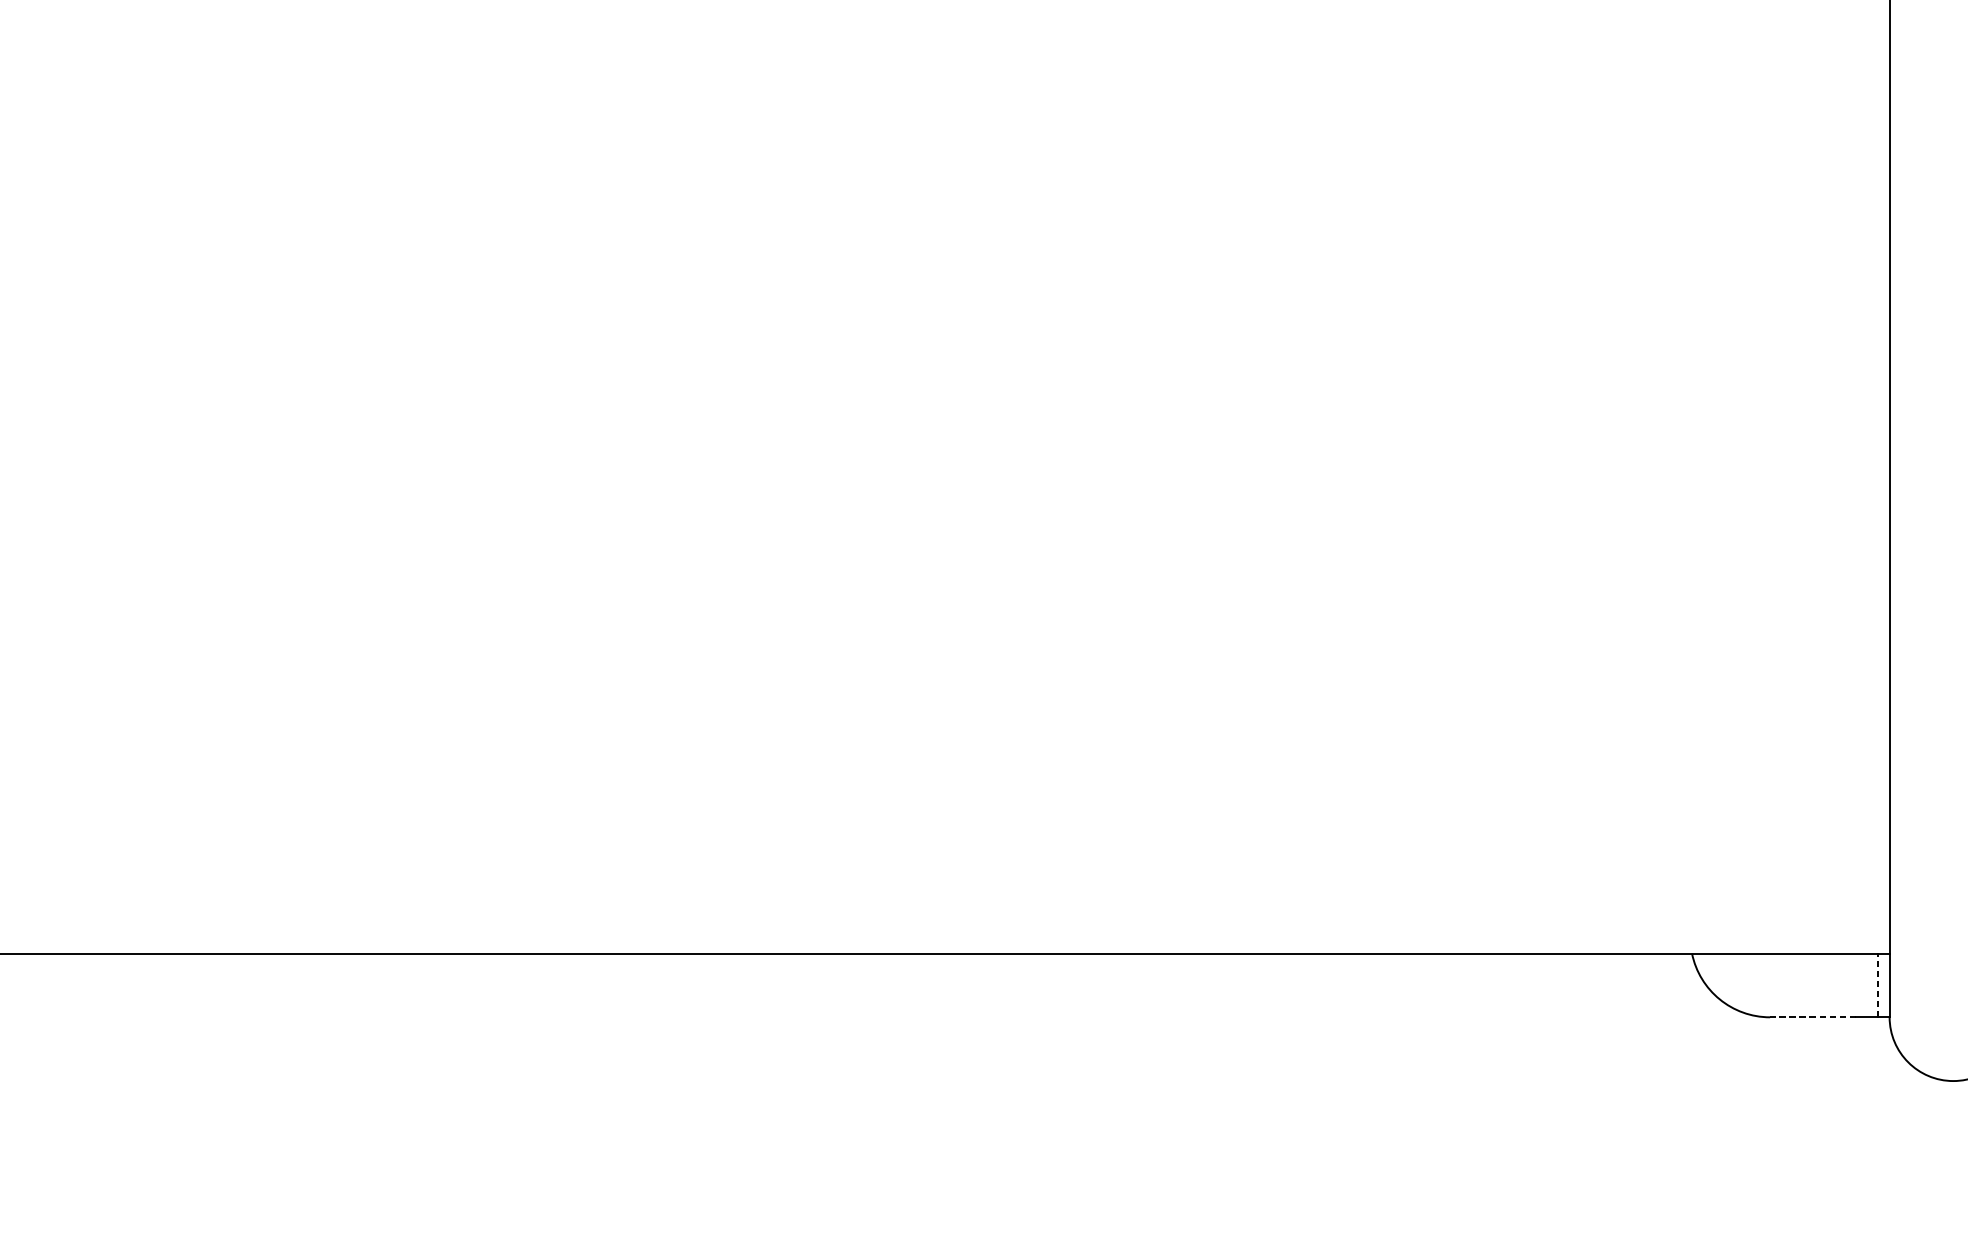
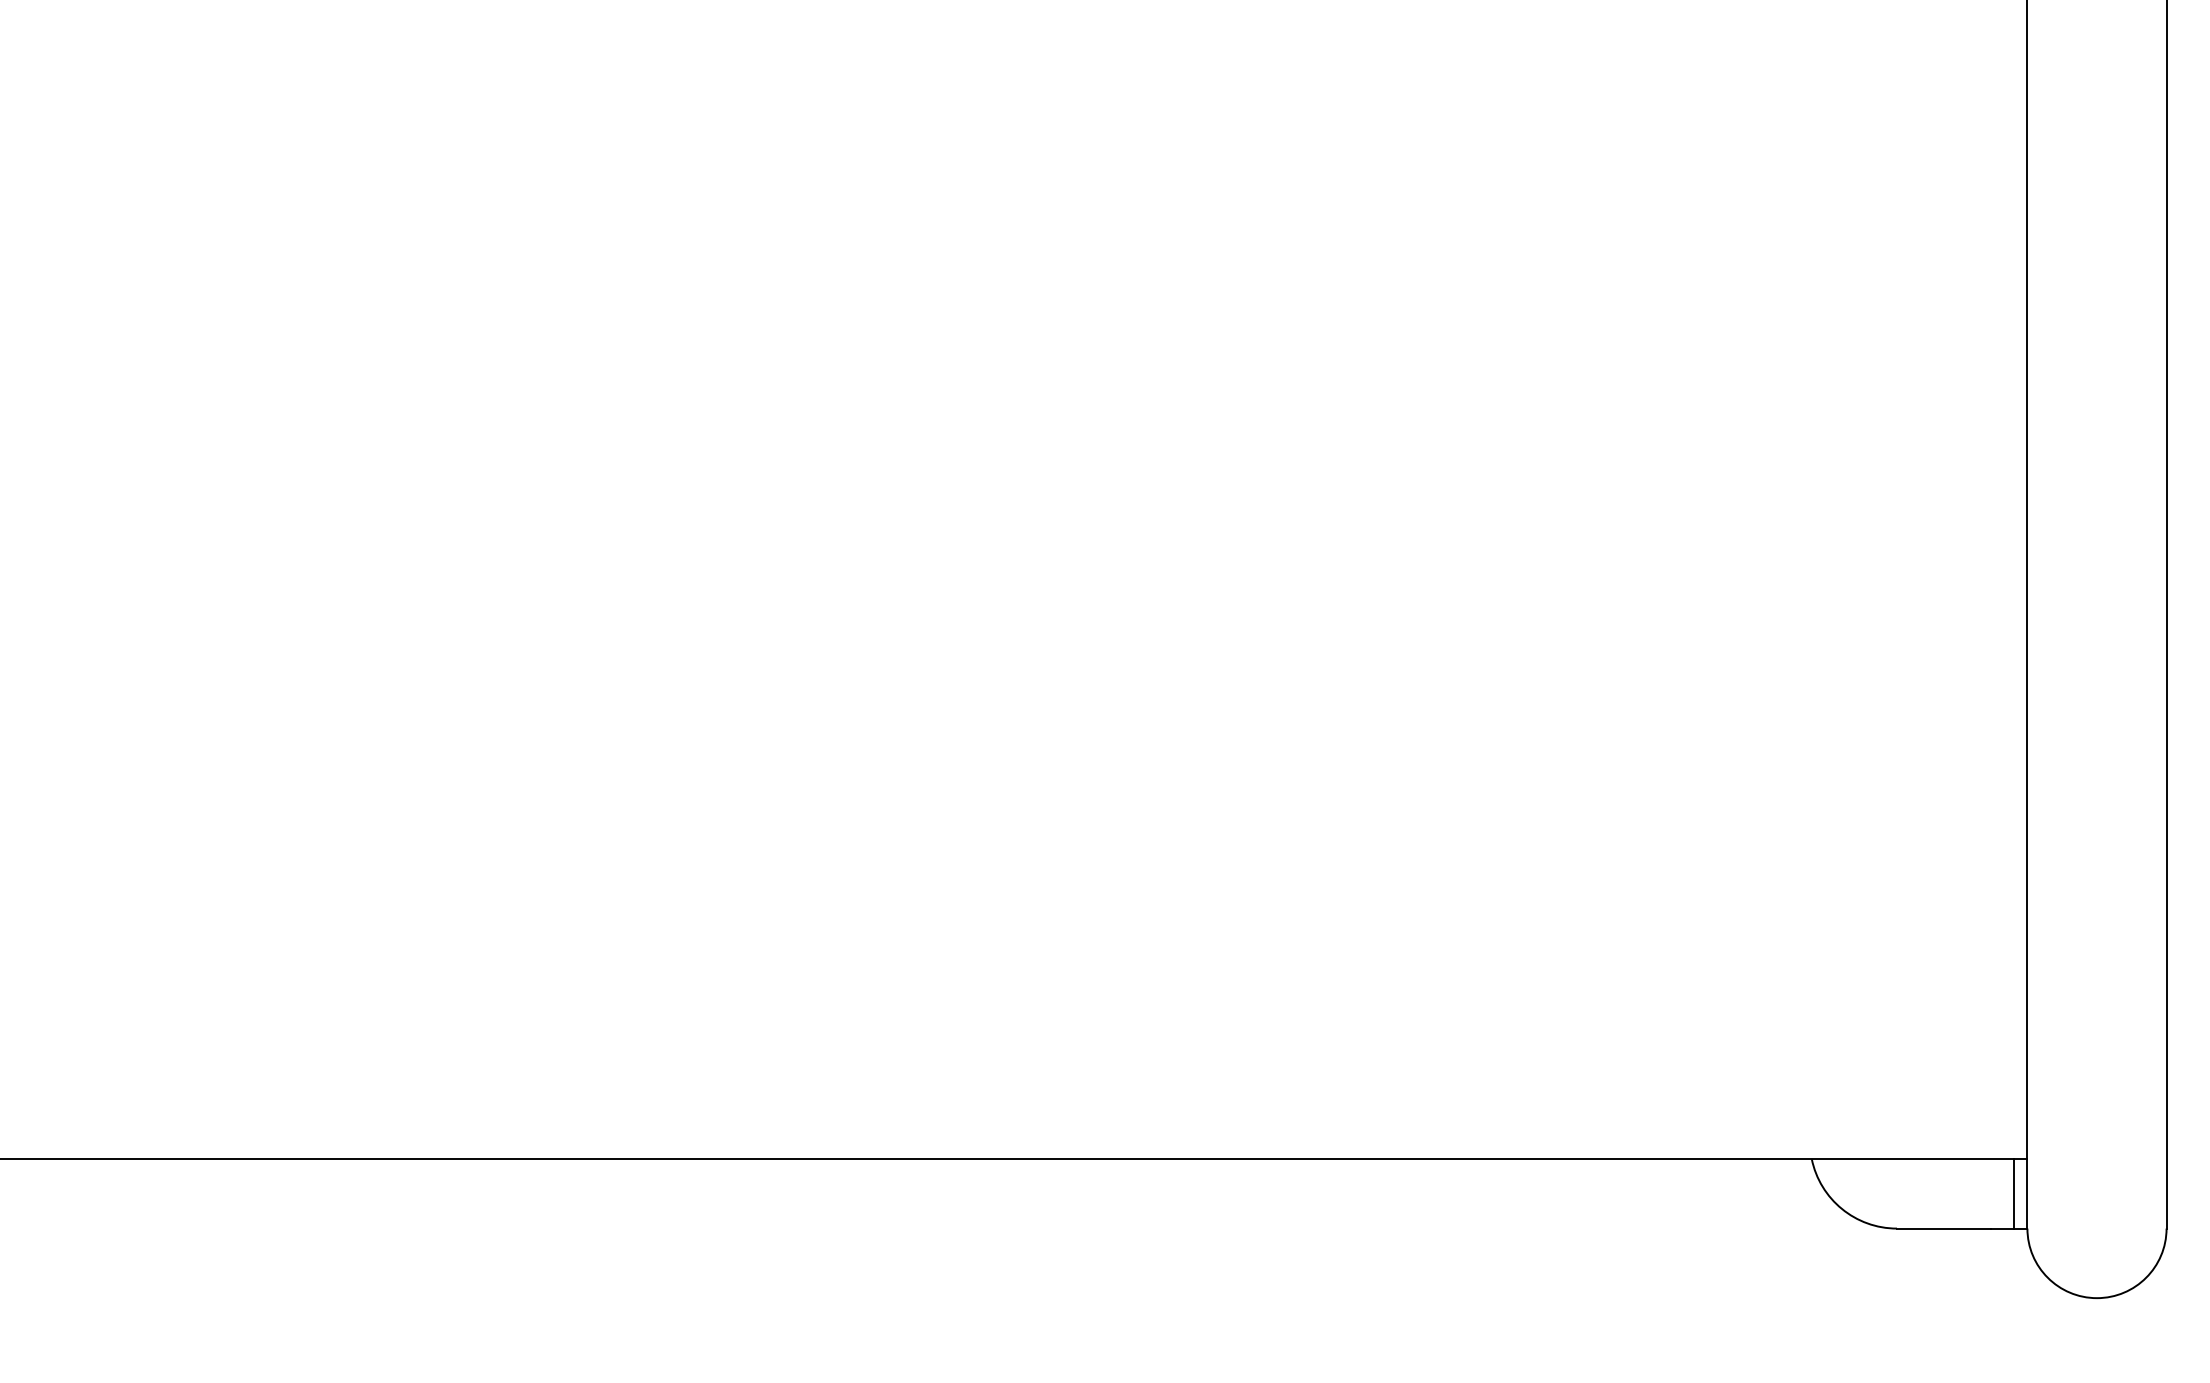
line: (1877, 985) -> (2014, 1193), dashed -> solid
line: (1812, 1017) -> (1943, 1228), dashed -> solid

